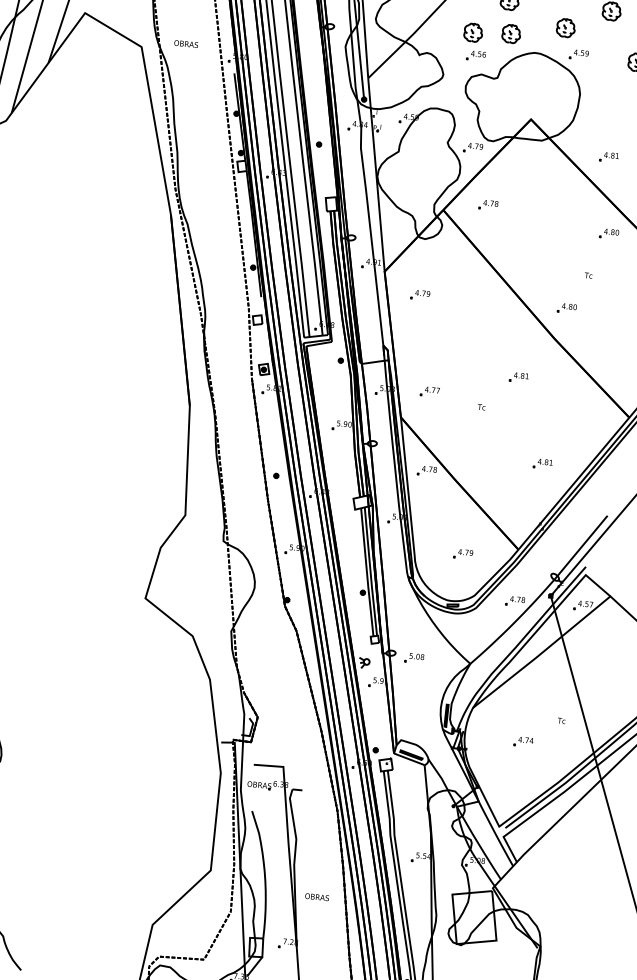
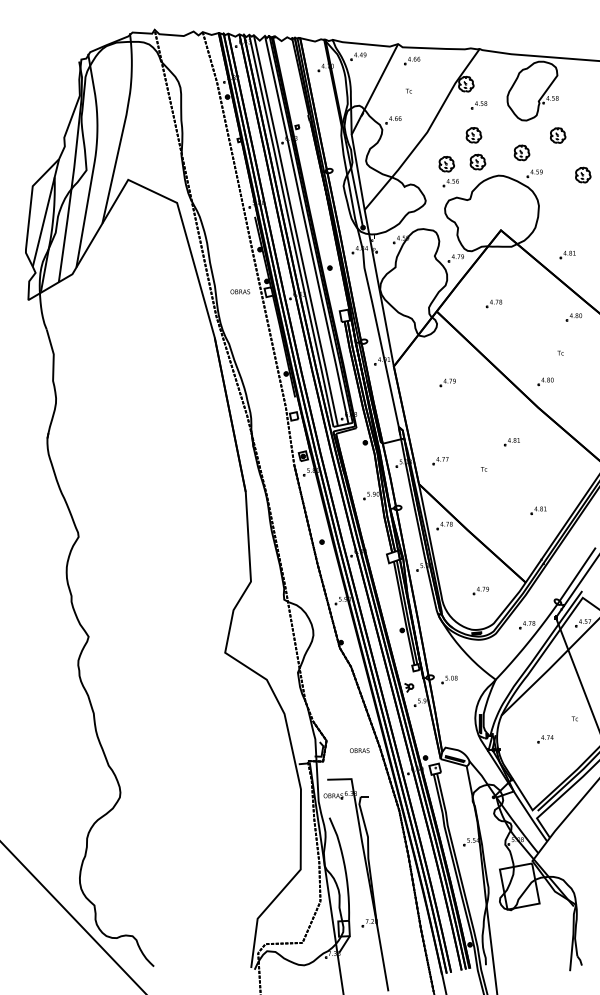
text: (186, 43) -> (240, 291), moved
part: (487, 204) -> (493, 303), moved
part: (419, 294) -> (447, 382), moved
text: (316, 896) -> (359, 750), moved

